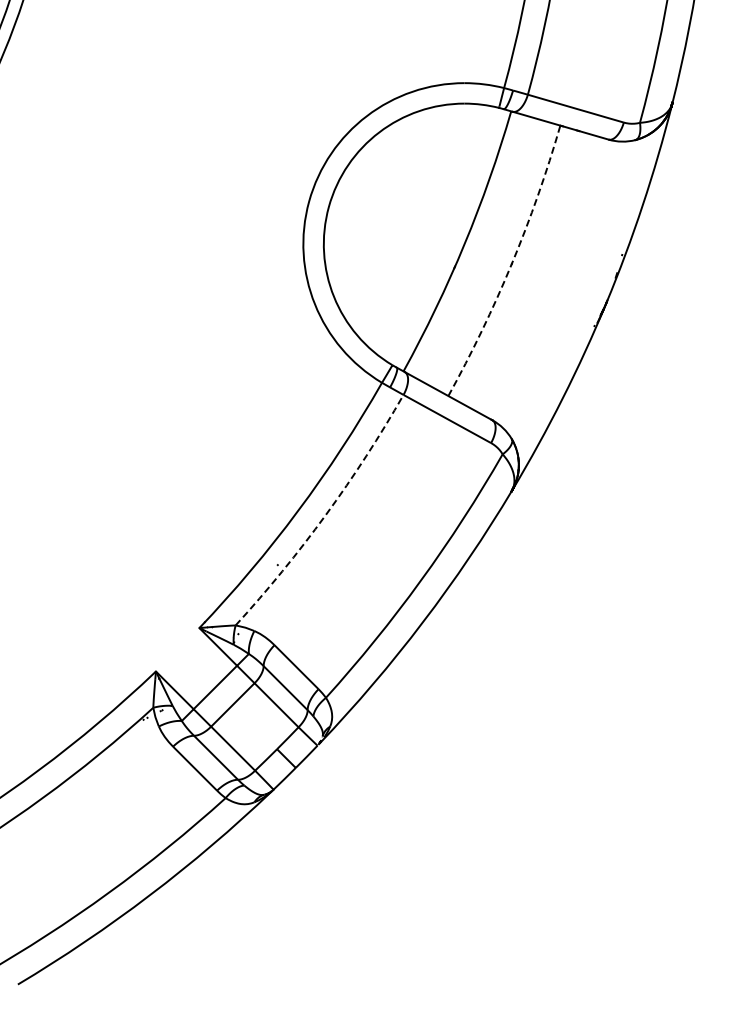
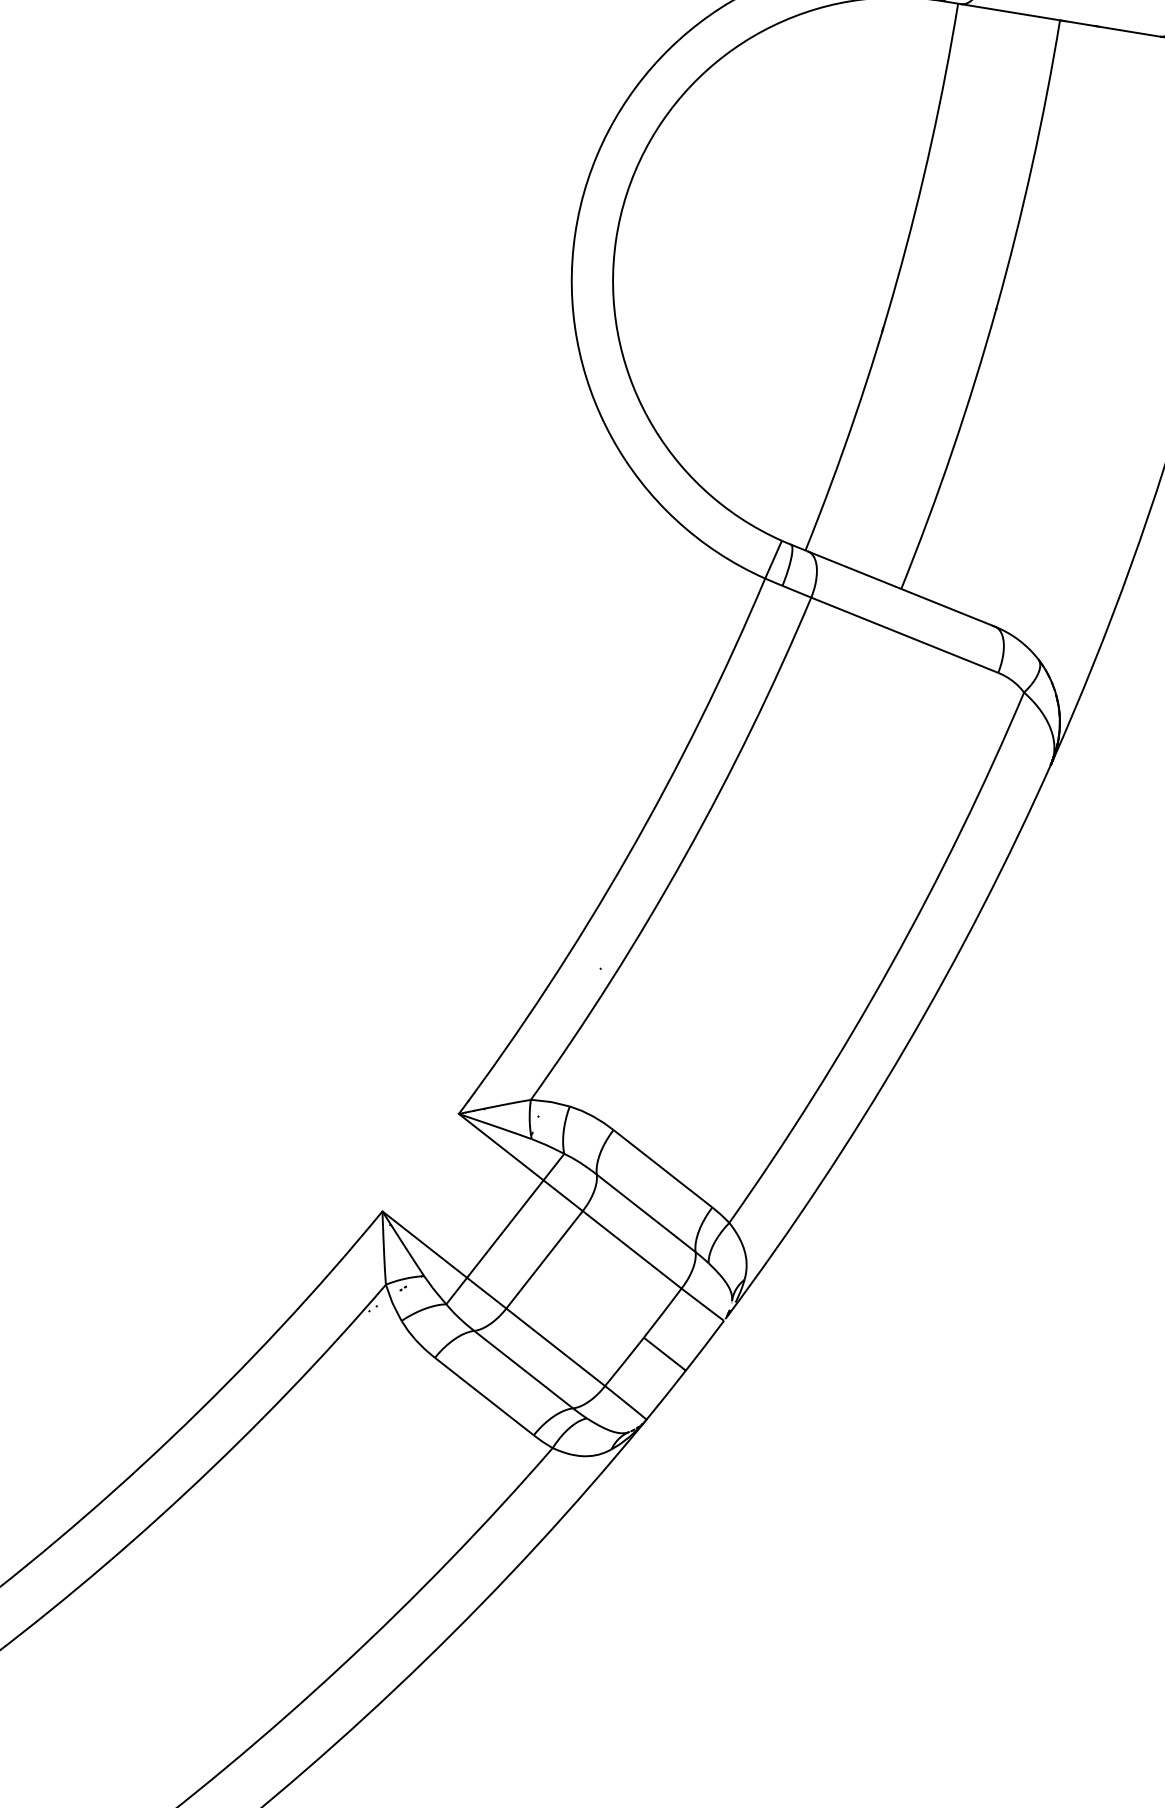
arc: (511, 263) -> (995, 308), dashed -> solid
arc: (325, 514) -> (683, 855), dashed -> solid

